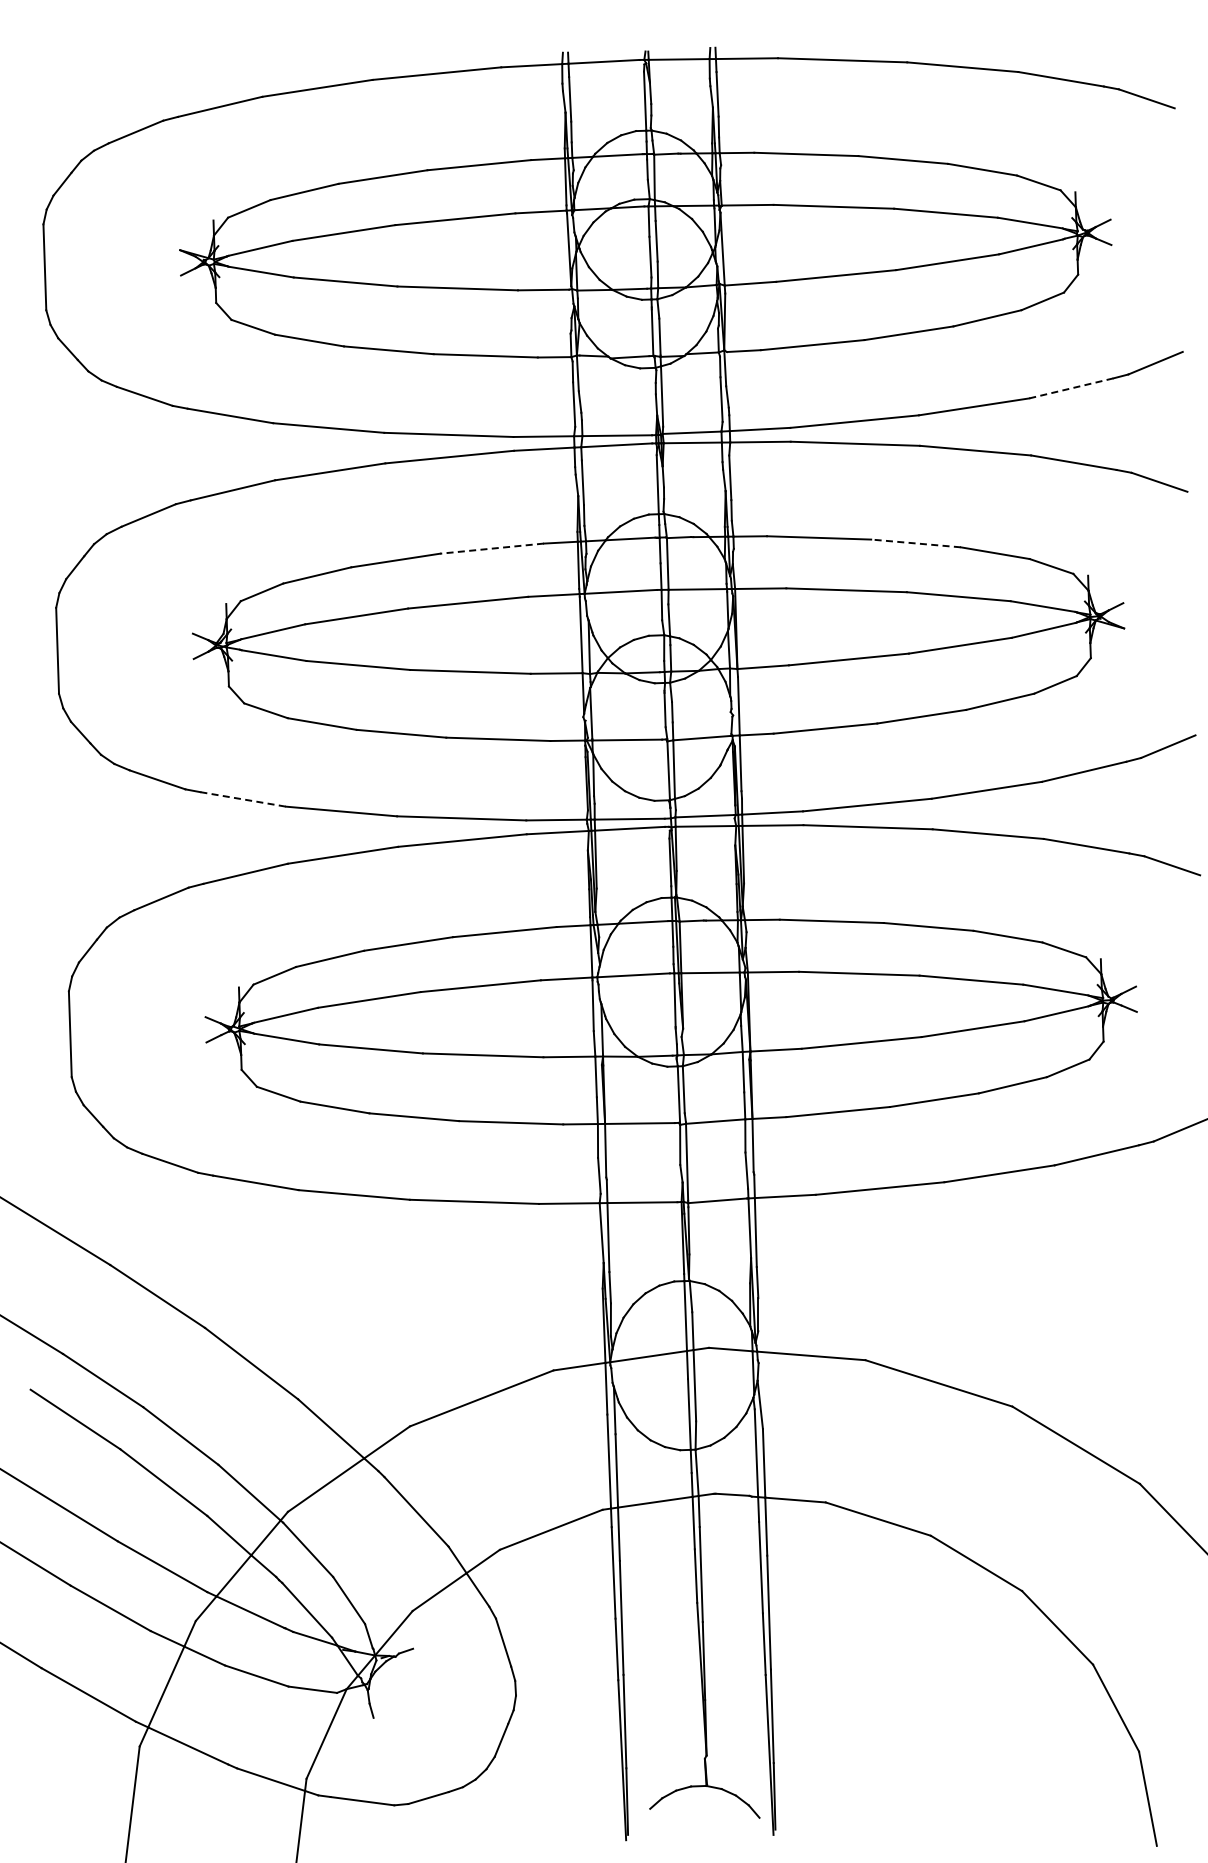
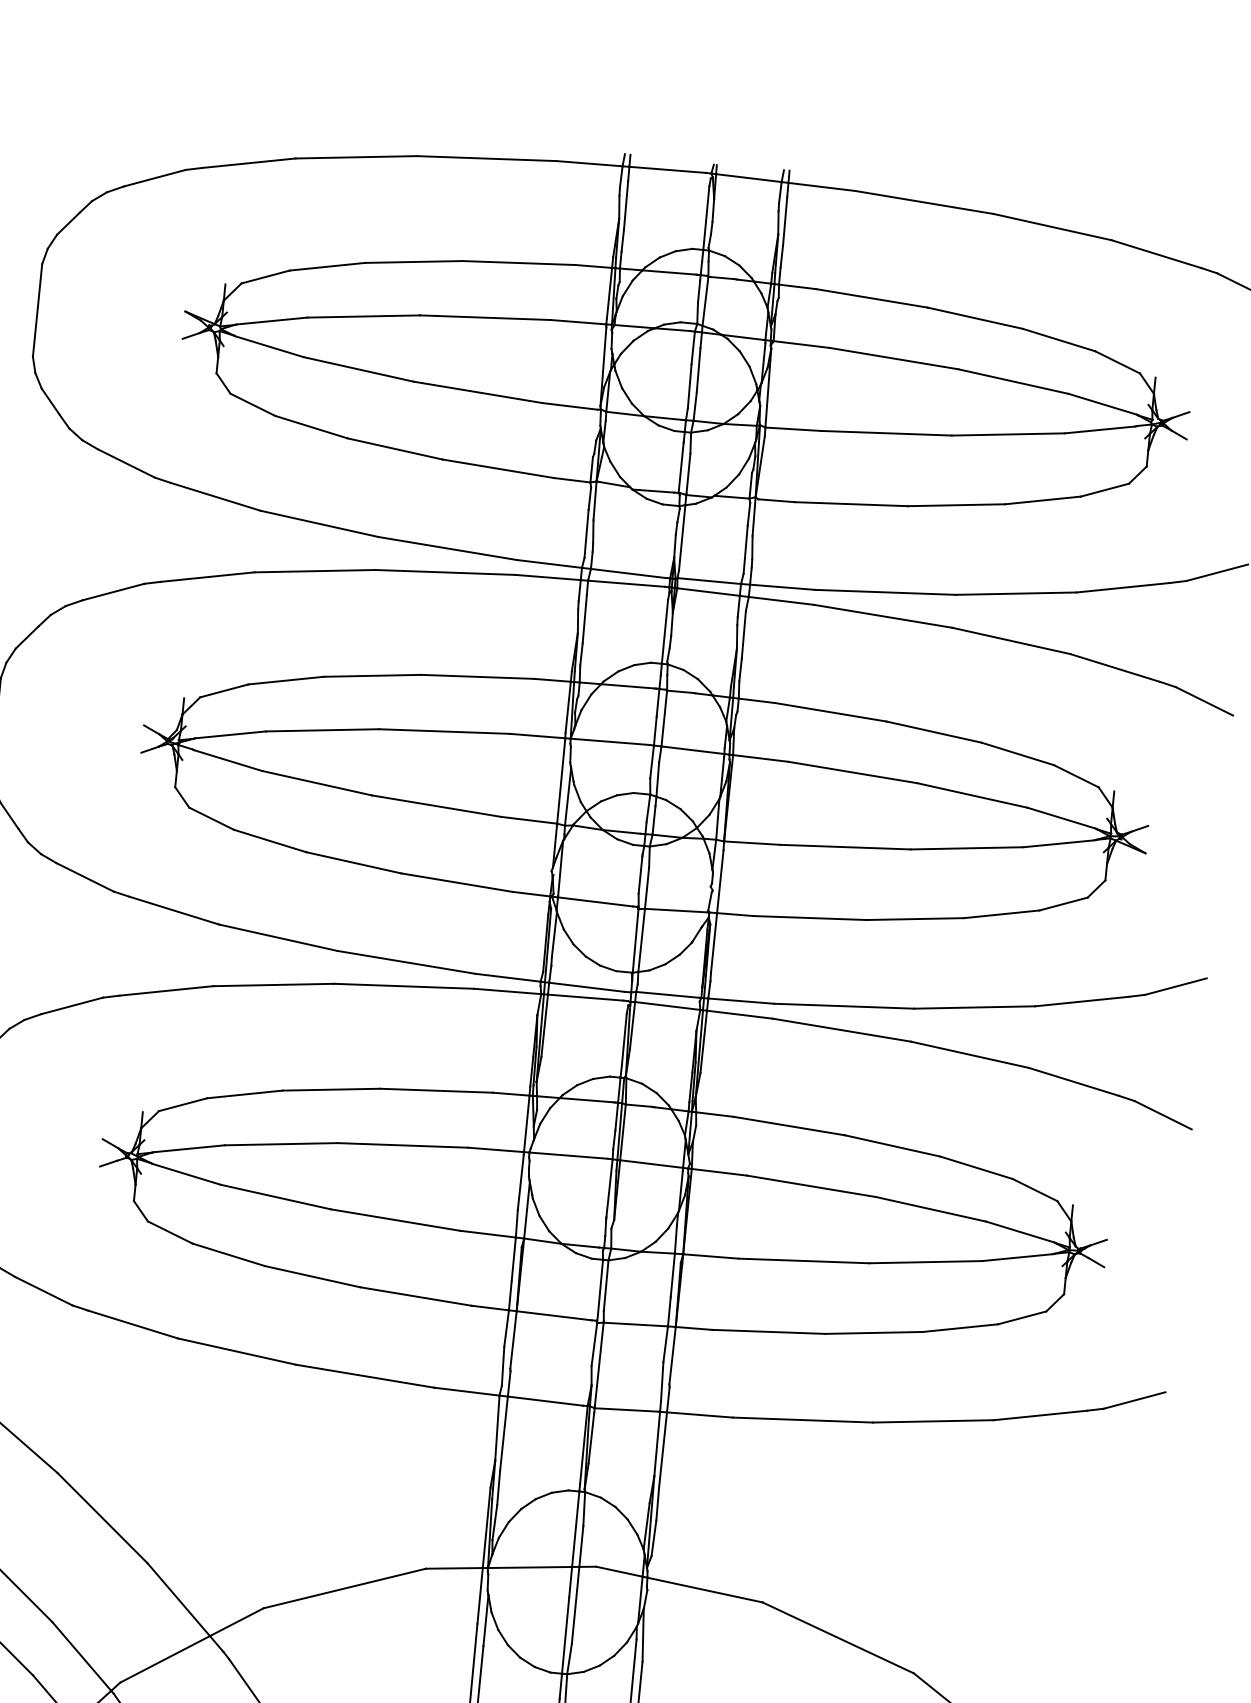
line: (1071, 388) -> (1123, 587), dashed -> solid
line: (916, 543) -> (934, 732), dashed -> solid
line: (491, 548) -> (477, 676), dashed -> solid
line: (243, 799) -> (174, 910), dashed -> solid

